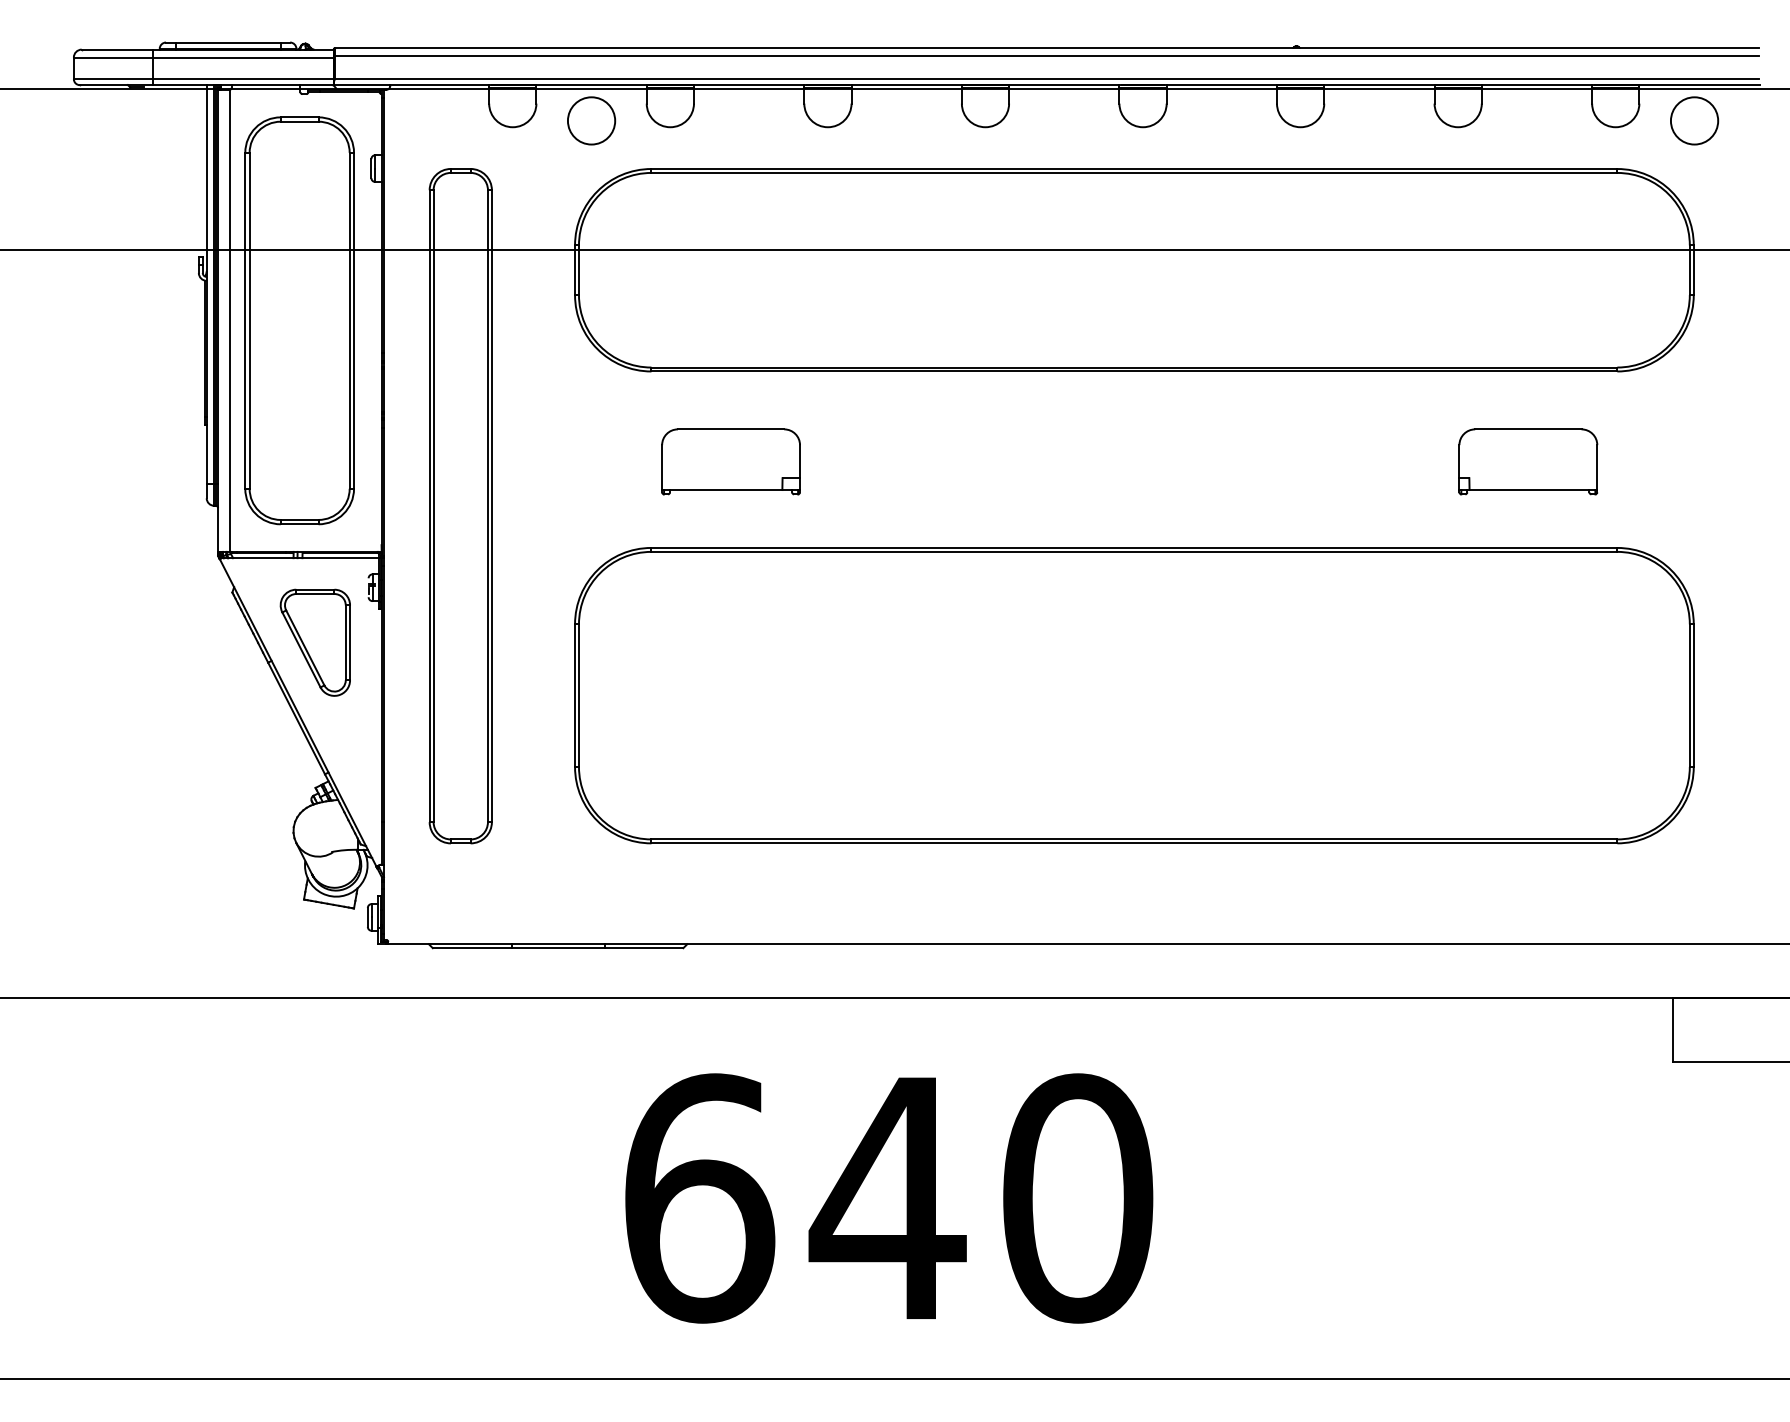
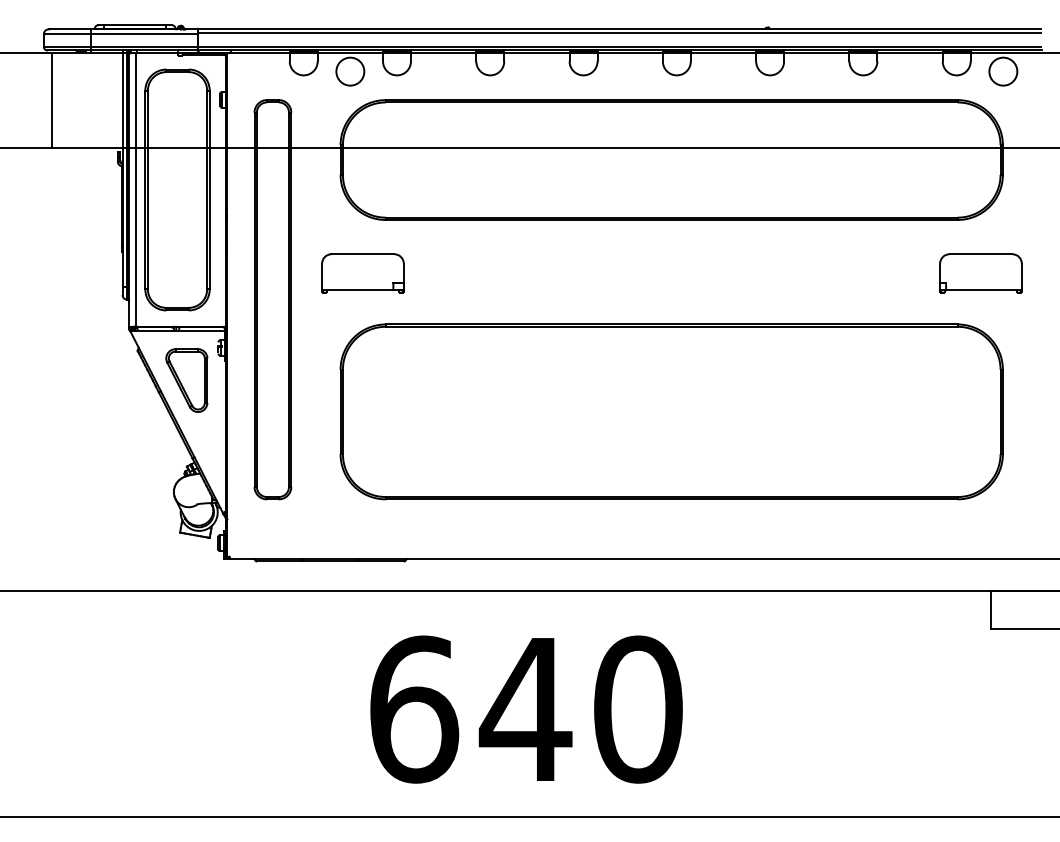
line: (88, 167) -> (52, 99), added
part: (730, 461) -> (362, 273), moved
part: (1527, 461) -> (980, 273), moved

